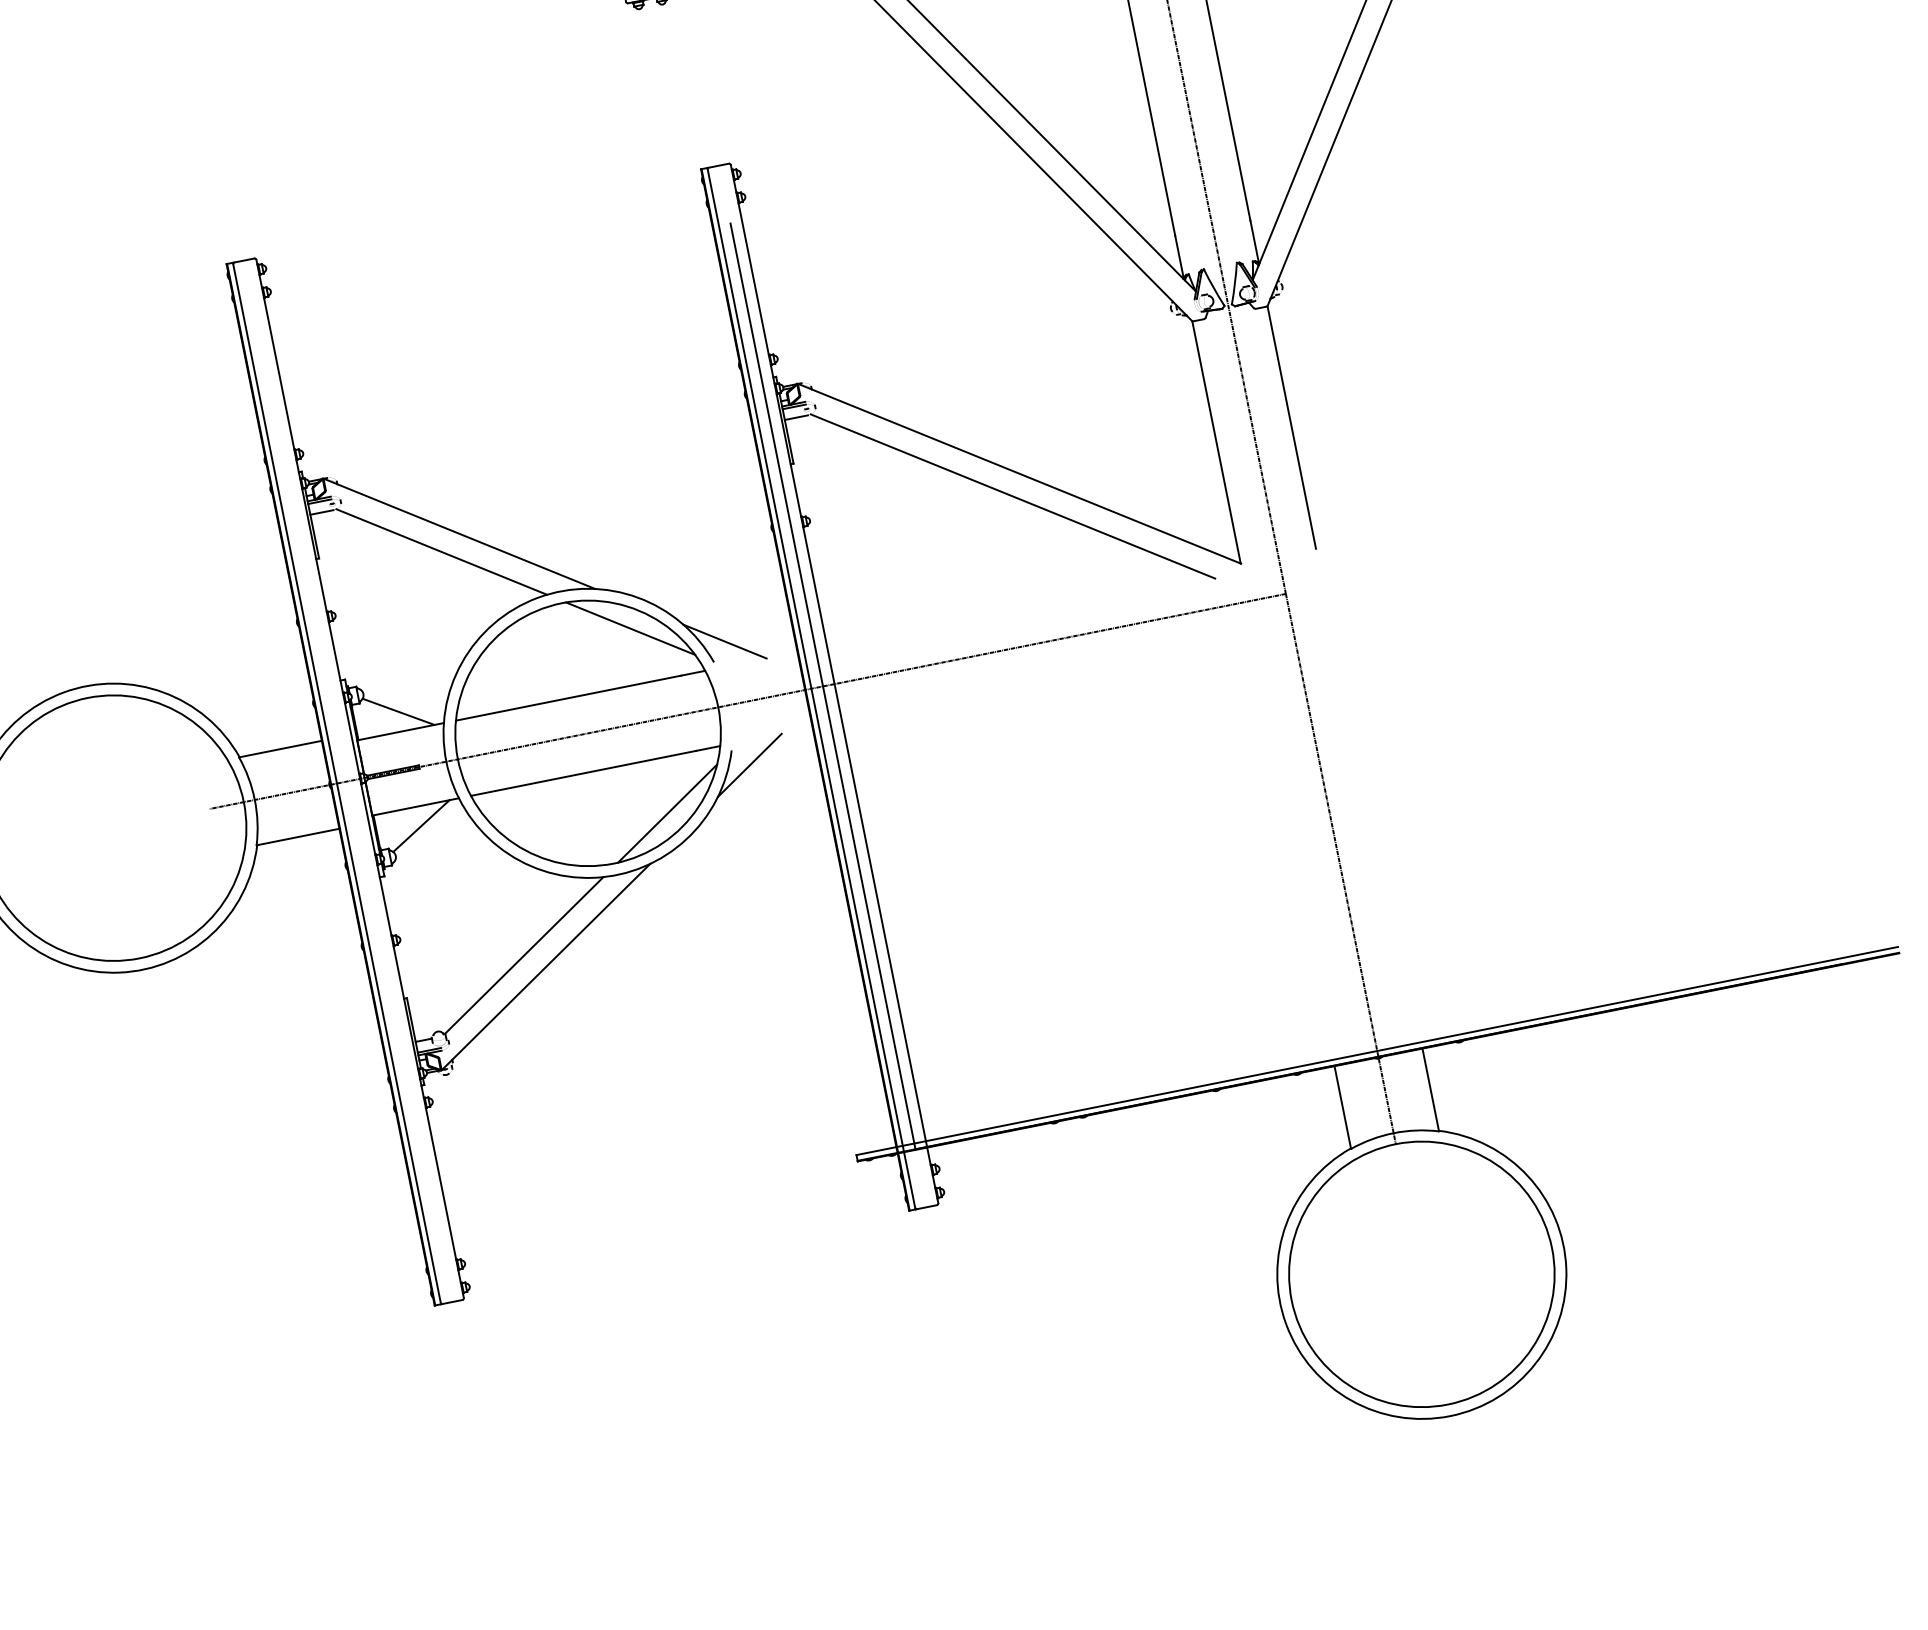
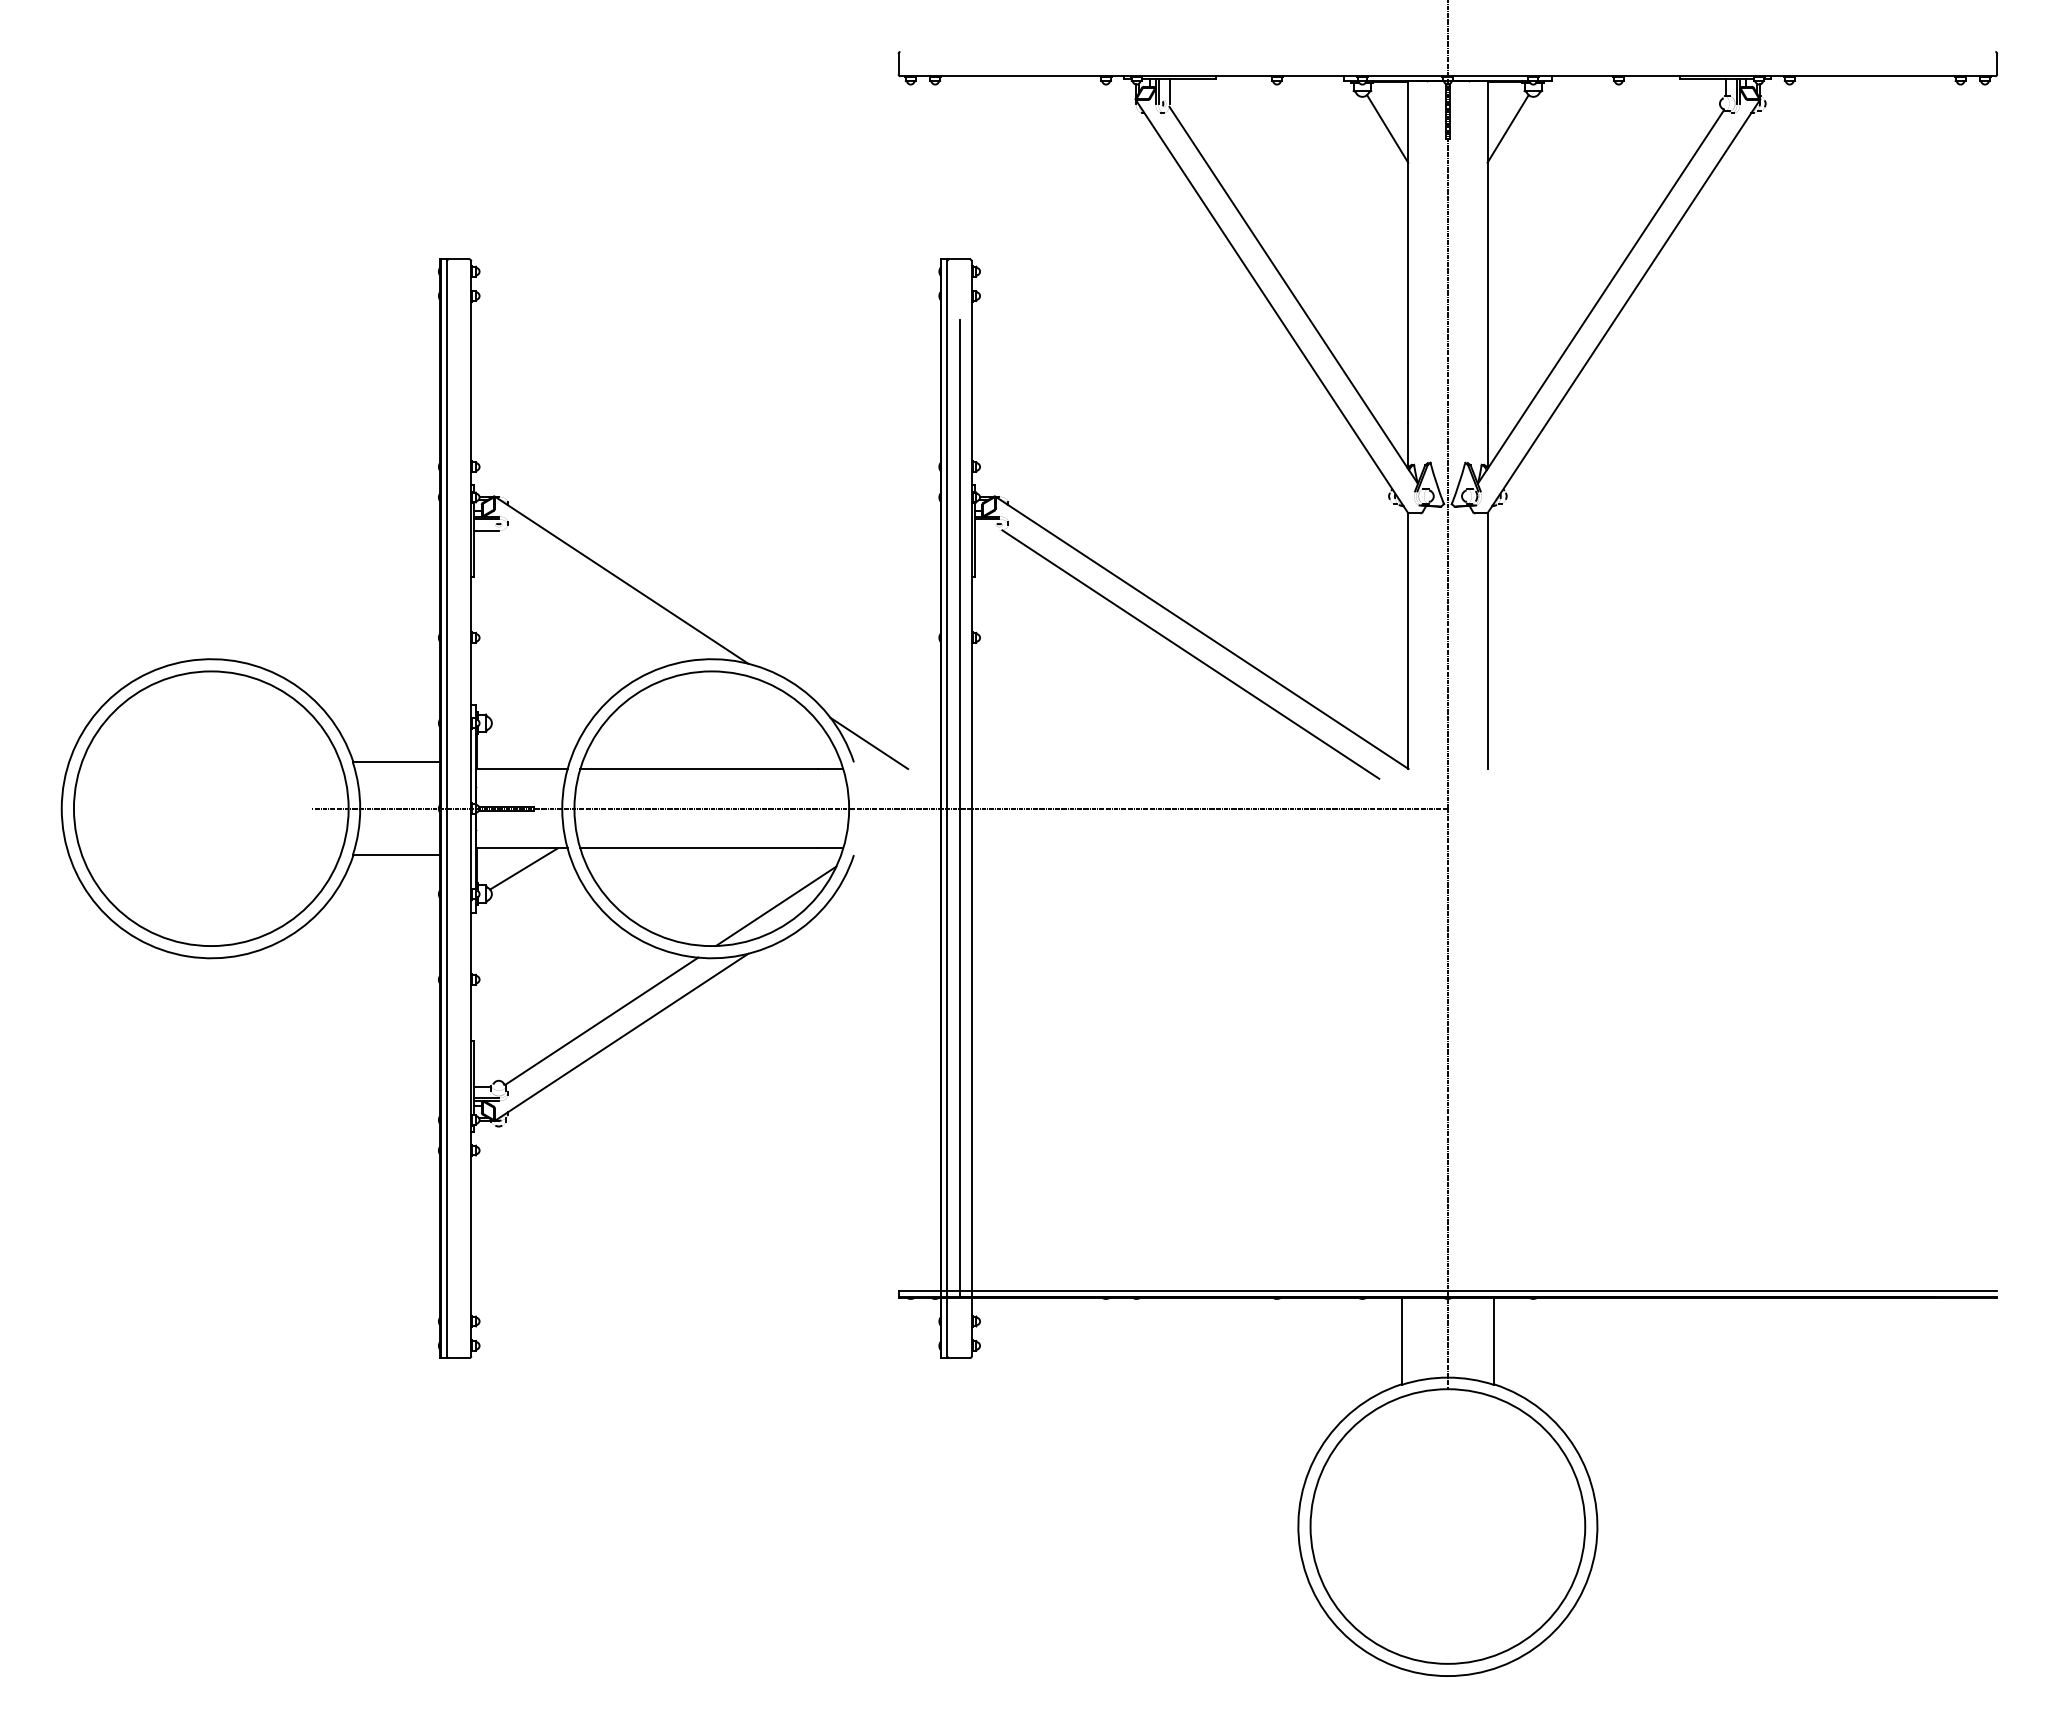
line: (795, 417) -> (986, 530), removed
line: (441, 551) -> (599, 594), removed
line: (629, 628) -> (775, 710), removed
line: (398, 711) -> (523, 748), removed
line: (749, 764) -> (869, 873), removed

